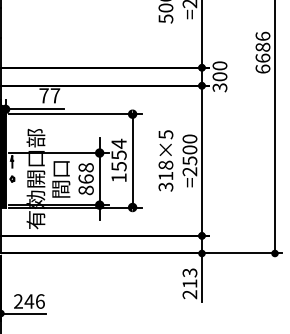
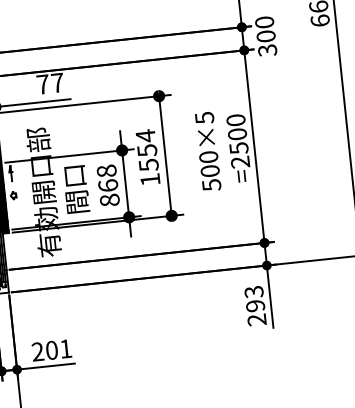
text: (165, 175) -> (209, 170), 318×5 -> 500×5
text: (189, 283) -> (254, 305), 213 -> 293
text: (34, 301) -> (58, 349), 246 -> 201

